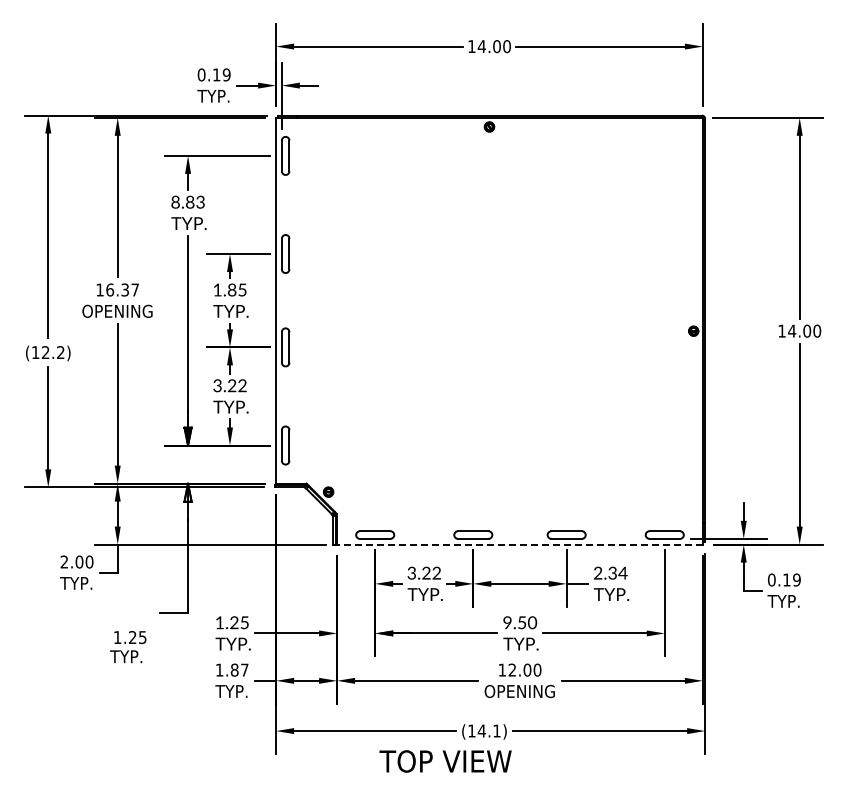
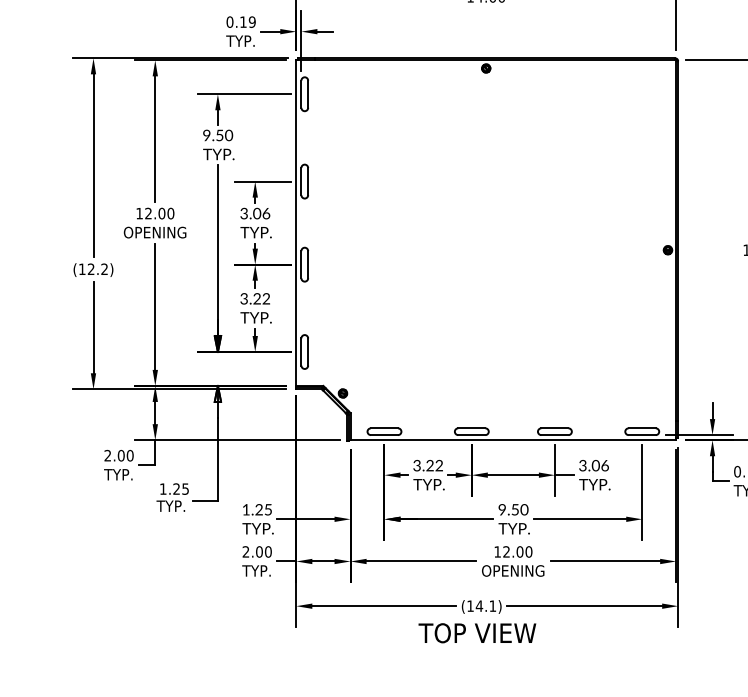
text: (188, 201) -> (218, 134), 8.83 -> 9.50
text: (122, 289) -> (159, 213), 16.37 -> 12.00
text: (229, 289) -> (254, 213), 1.85 -> 3.06
line: (519, 544) -> (512, 440), dashed -> solid
text: (610, 573) -> (593, 465), 2.34 -> 3.06
text: (128, 647) -> (172, 497), moved
text: (231, 669) -> (256, 551), 1.87 -> 2.00
text: (445, 761) -> (477, 633), moved

